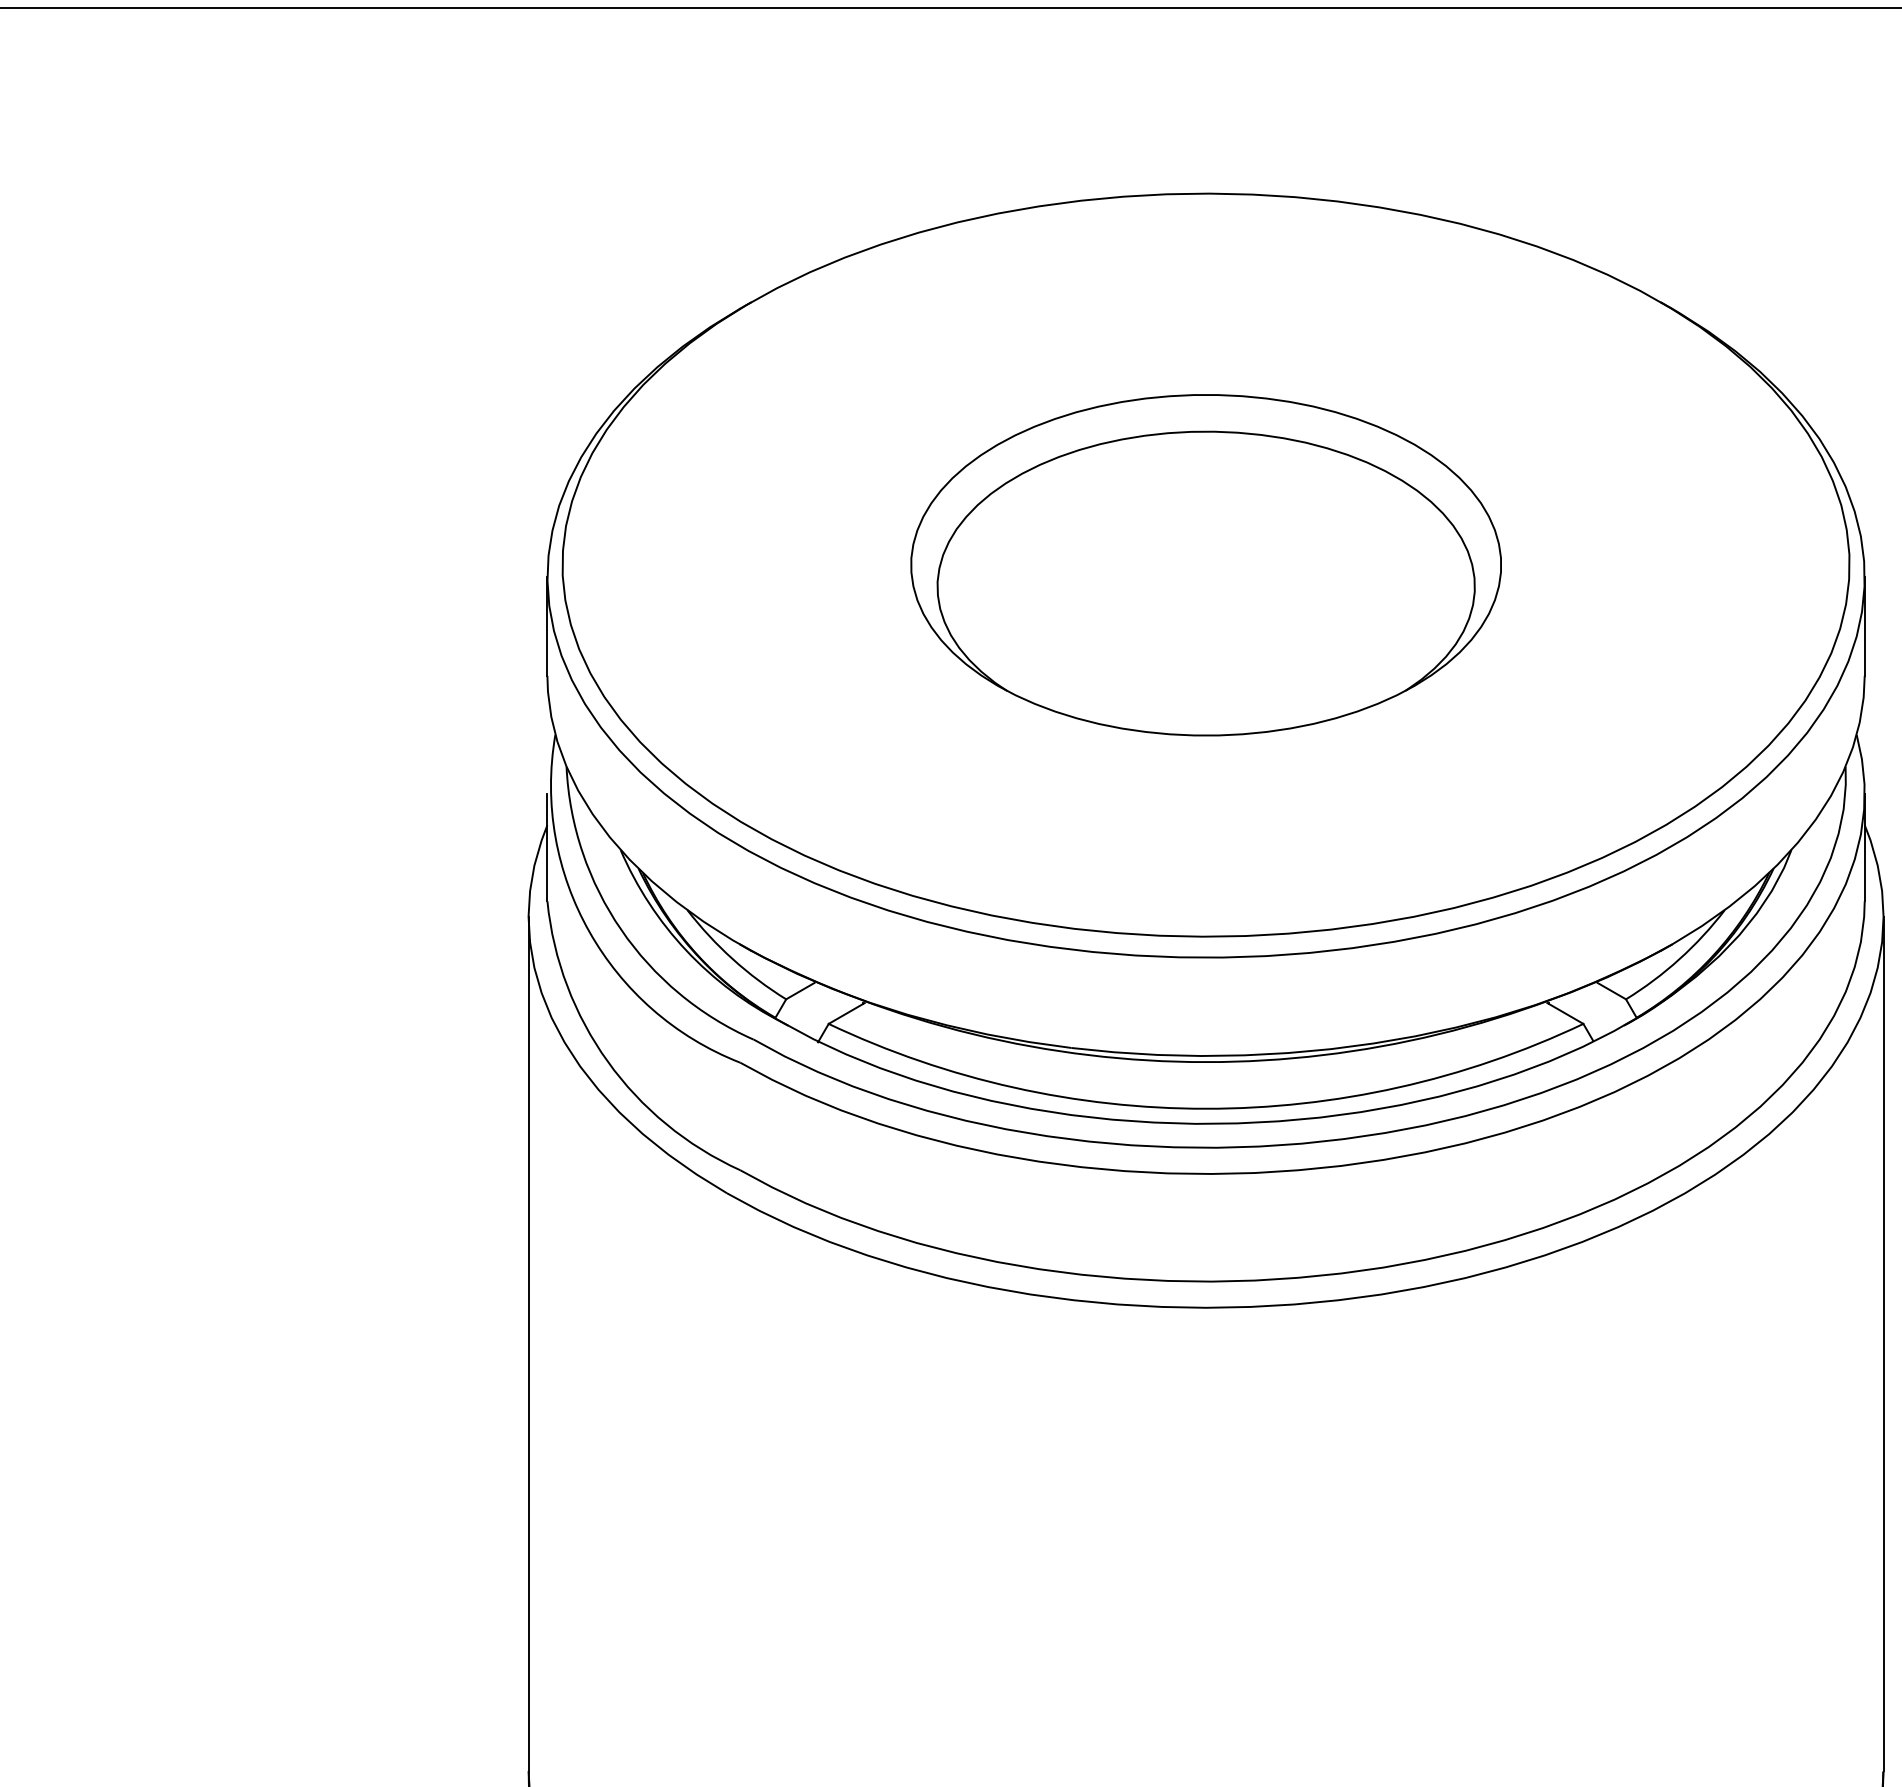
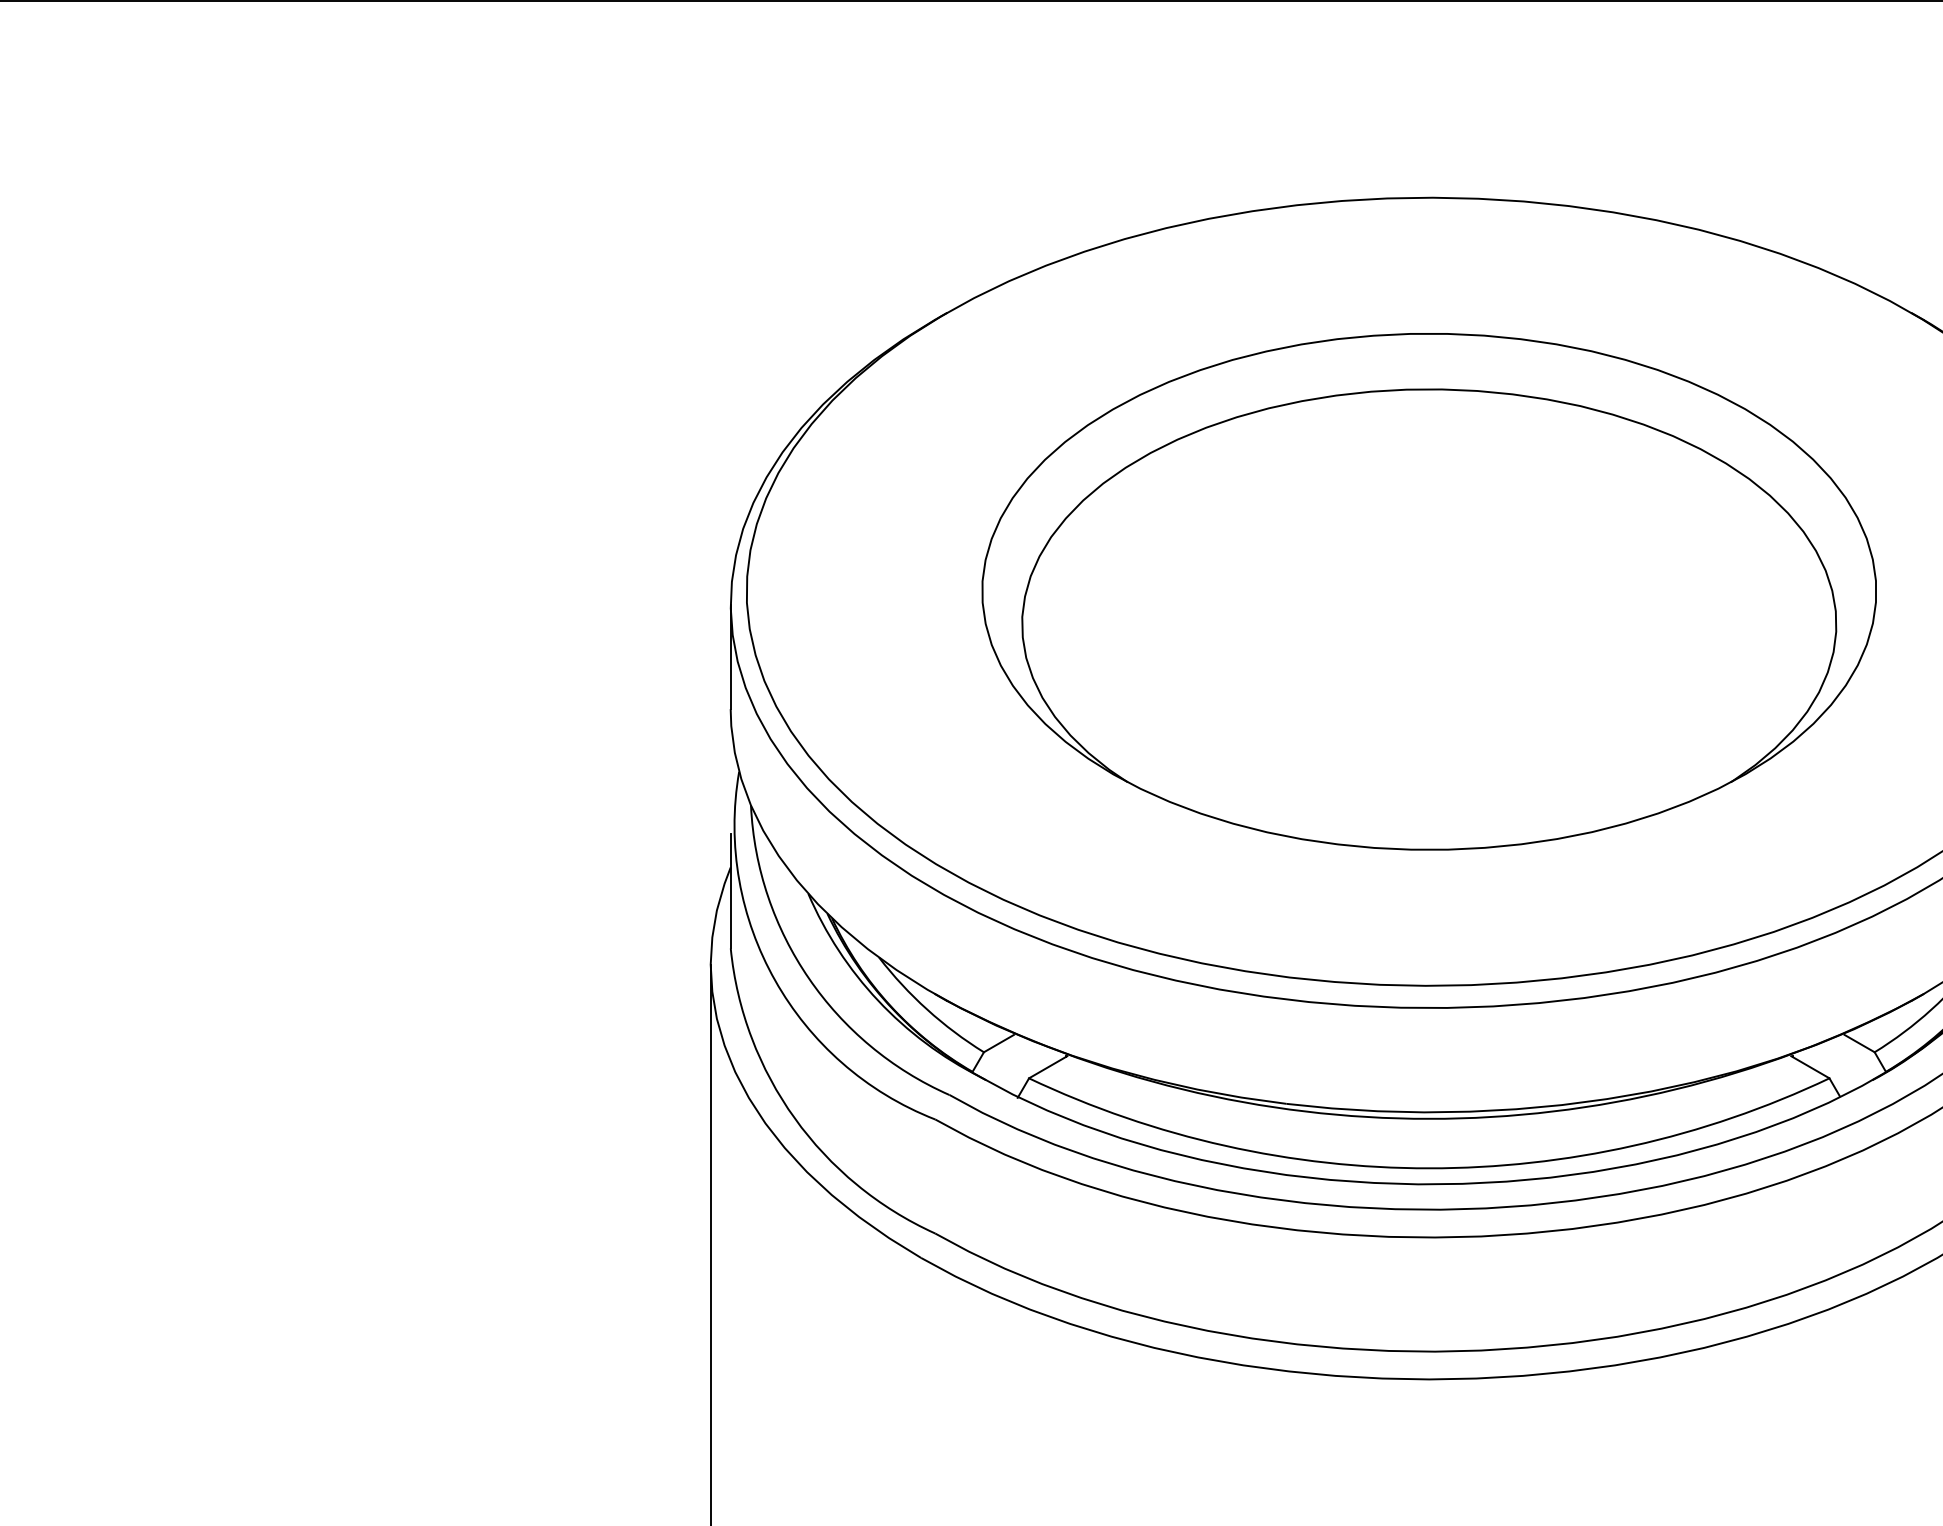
part: (1206, 565) -> (1429, 592), size x1.43

